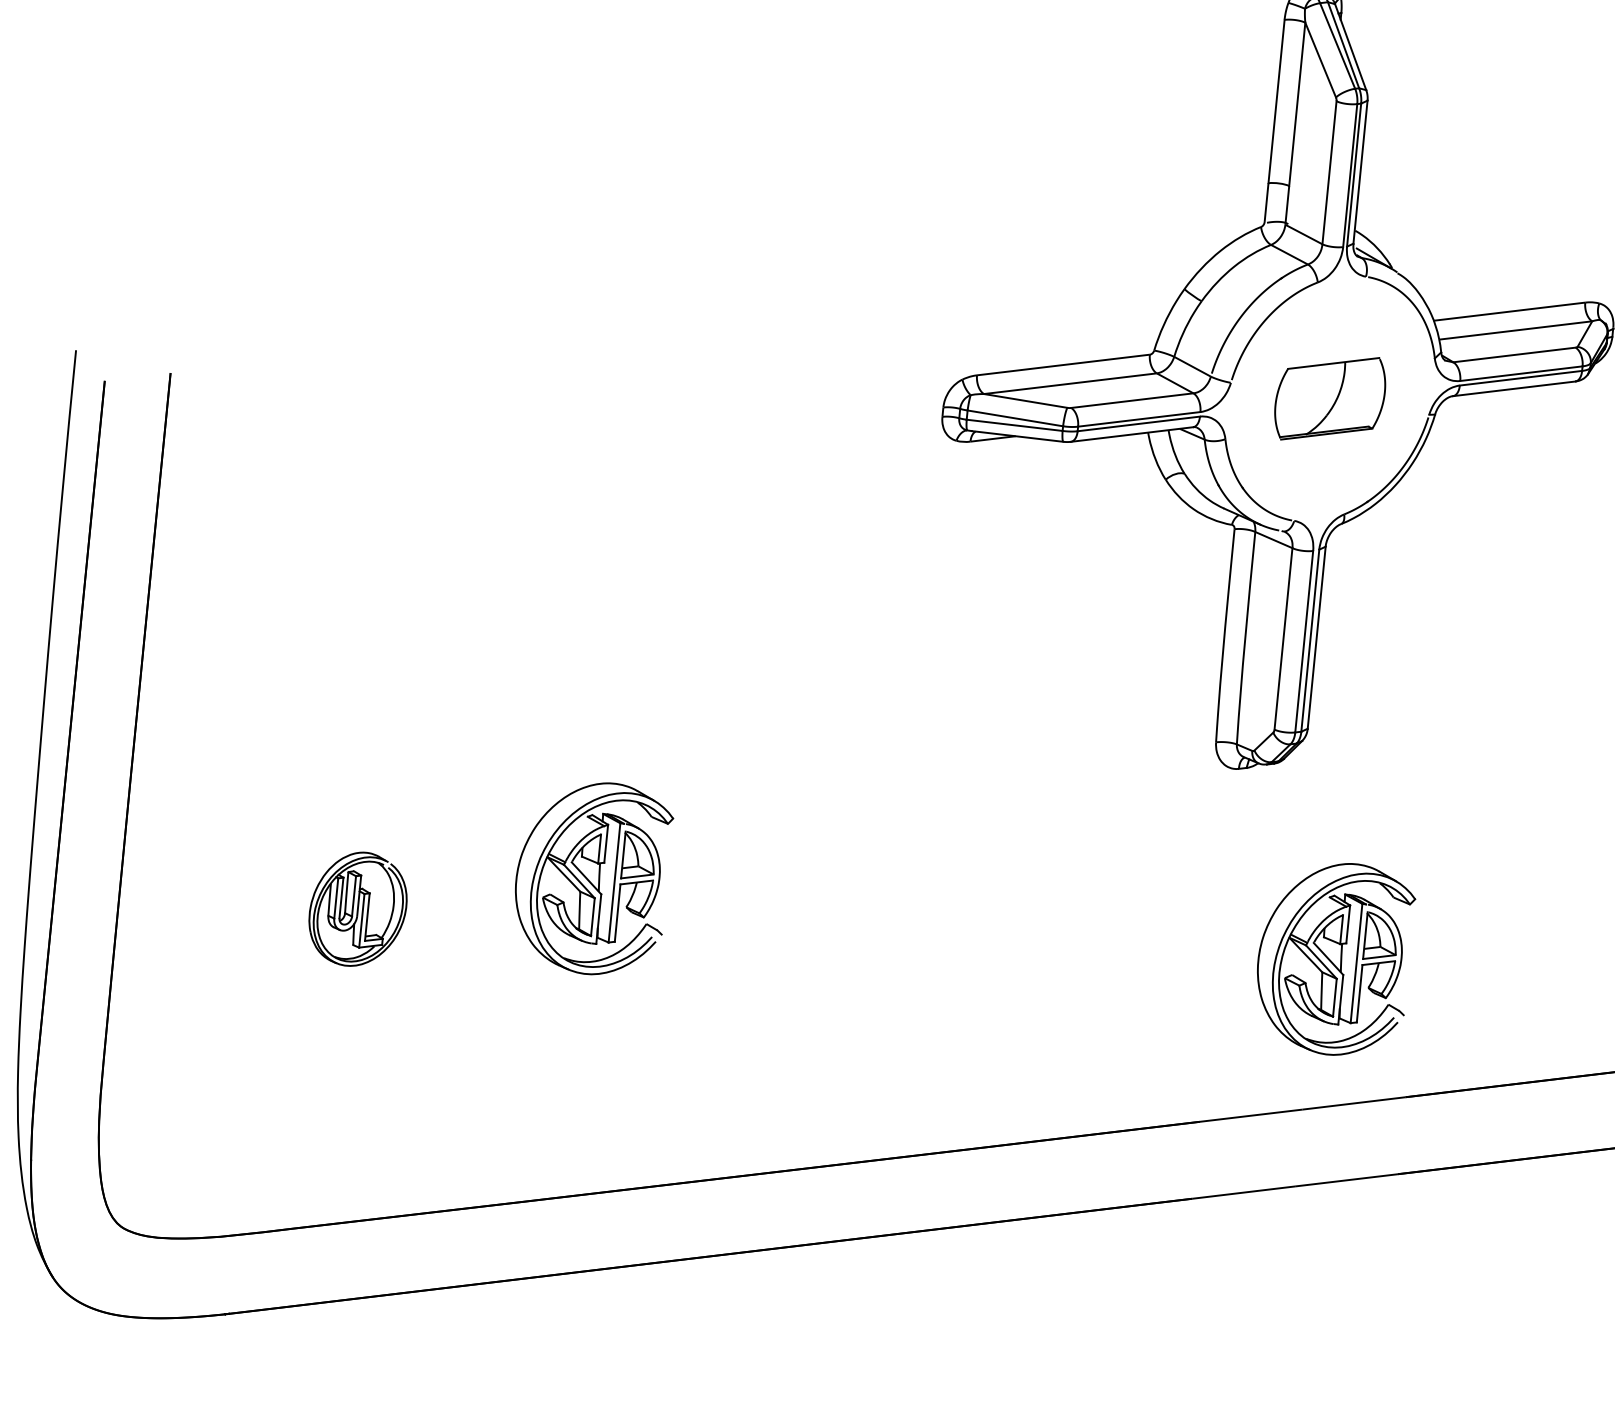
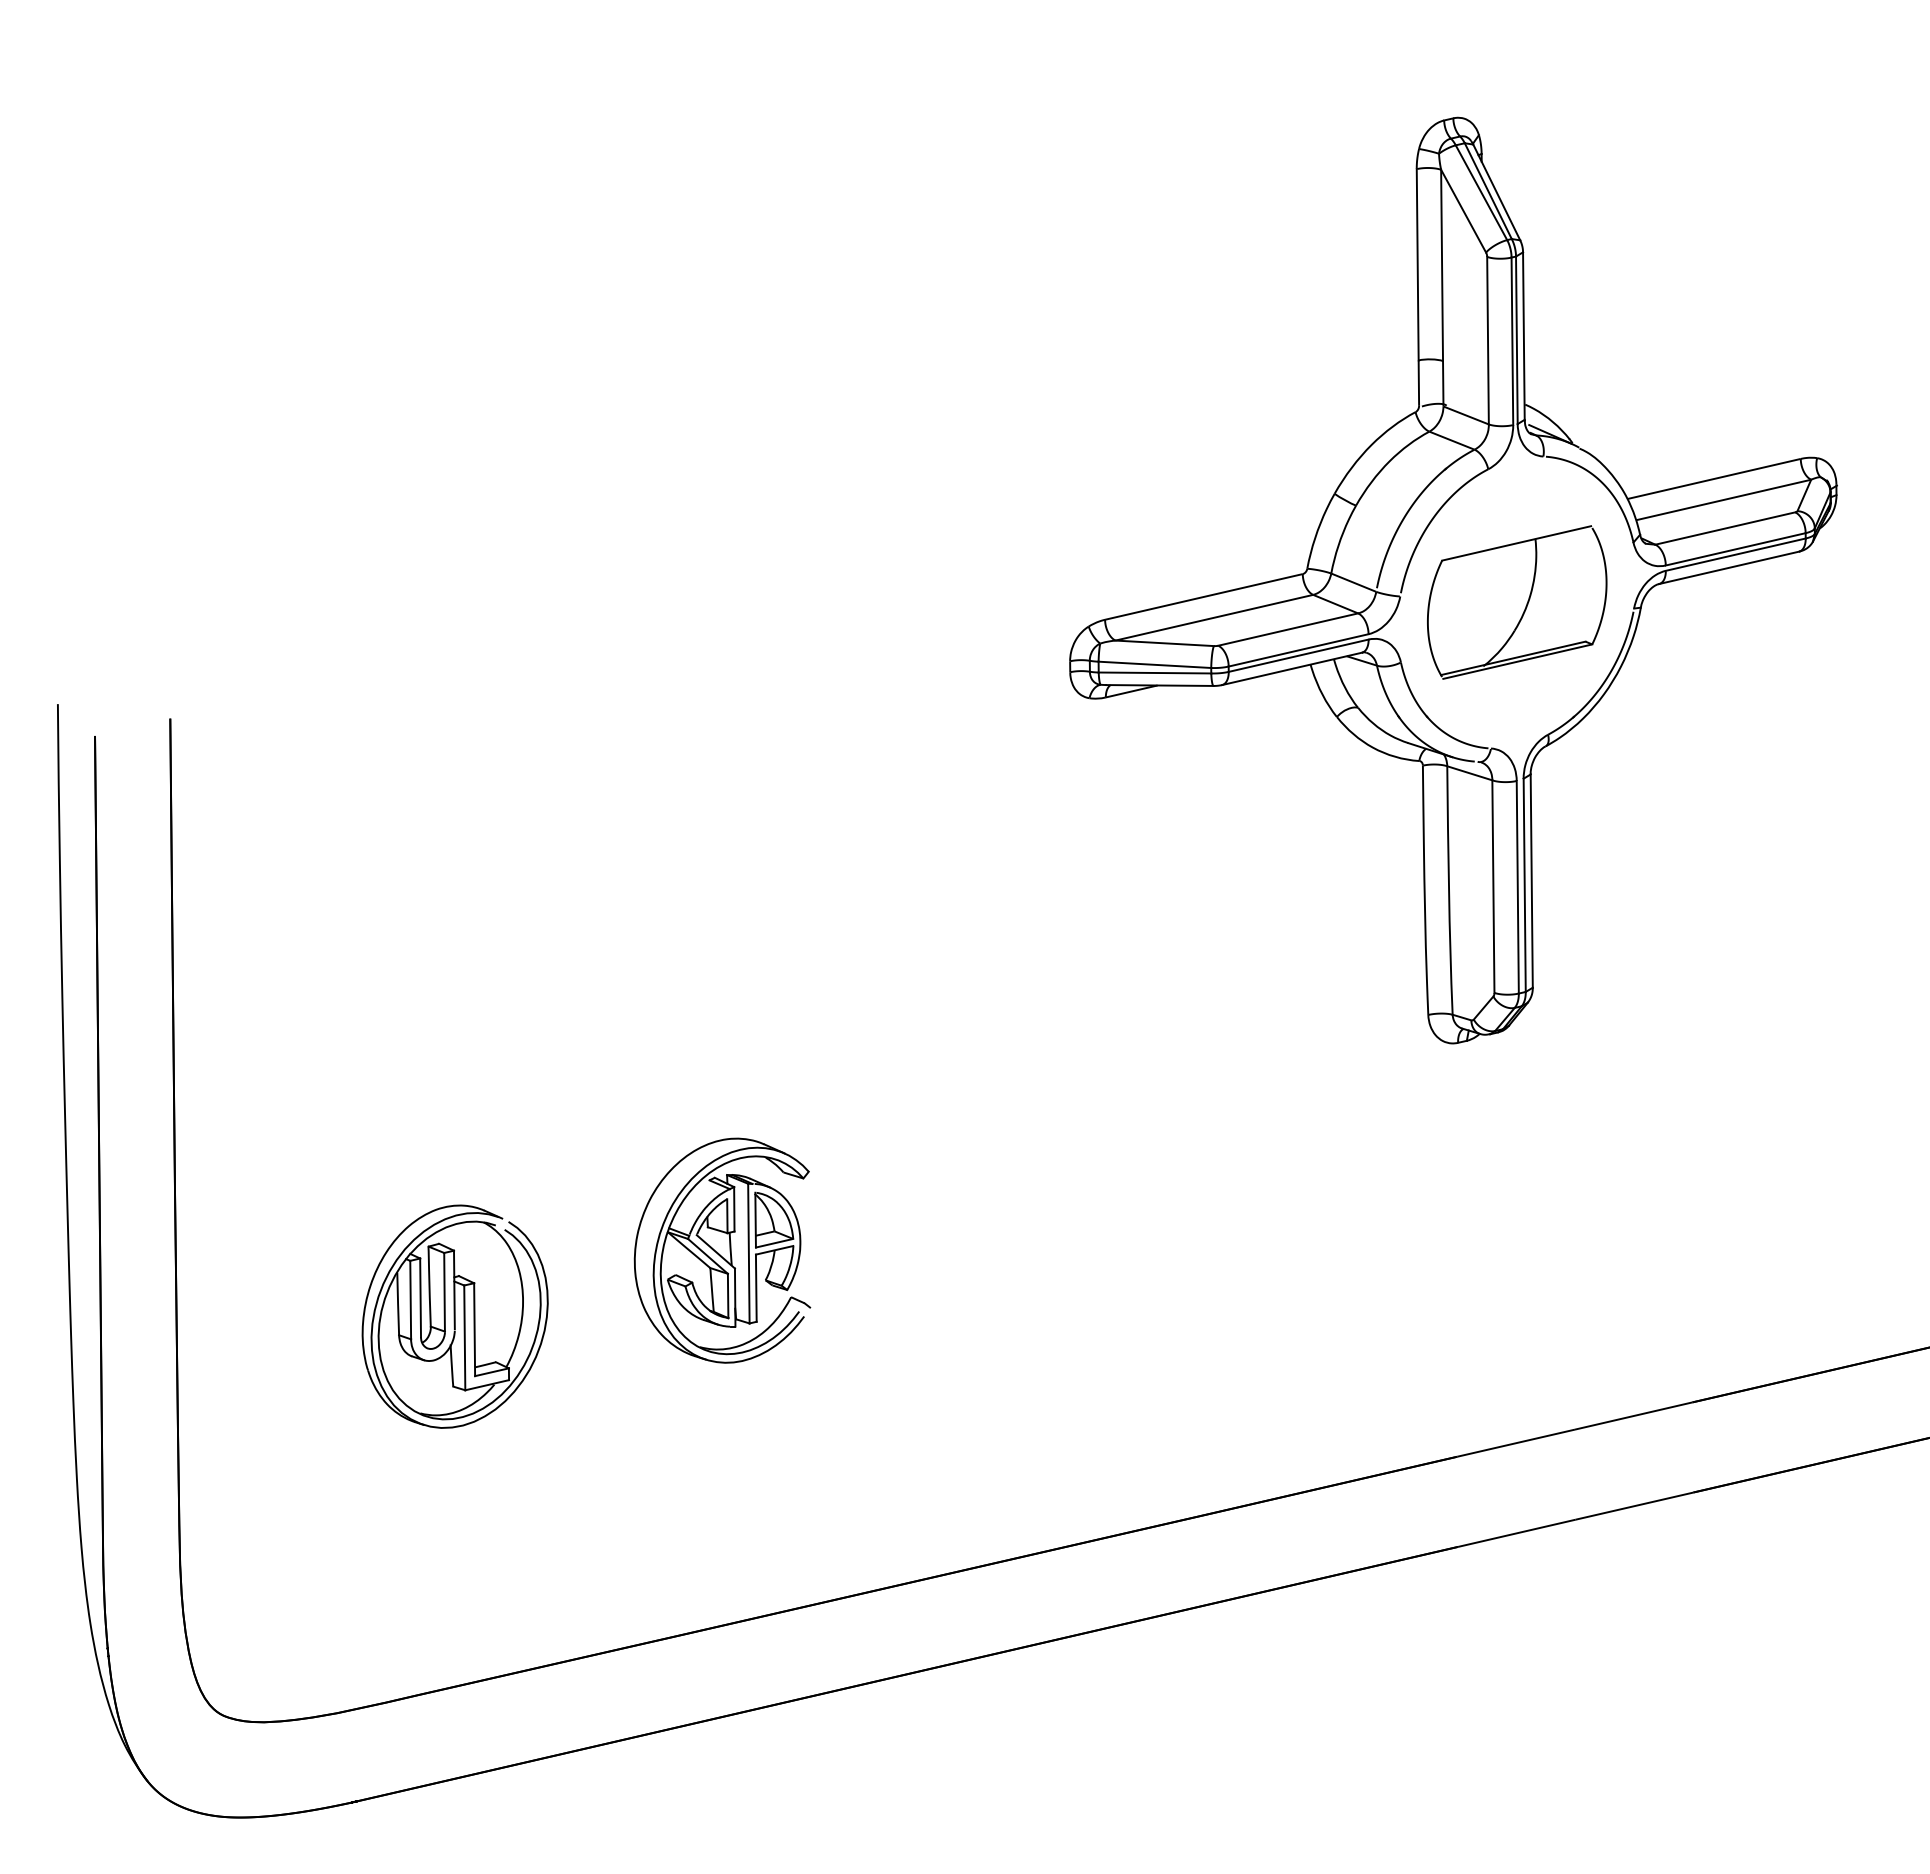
part: (1330, 398) -> (1517, 602), size x1.43
part: (357, 909) -> (454, 1316), size x1.67
part: (1334, 958) -> (1592, 1250), removed

